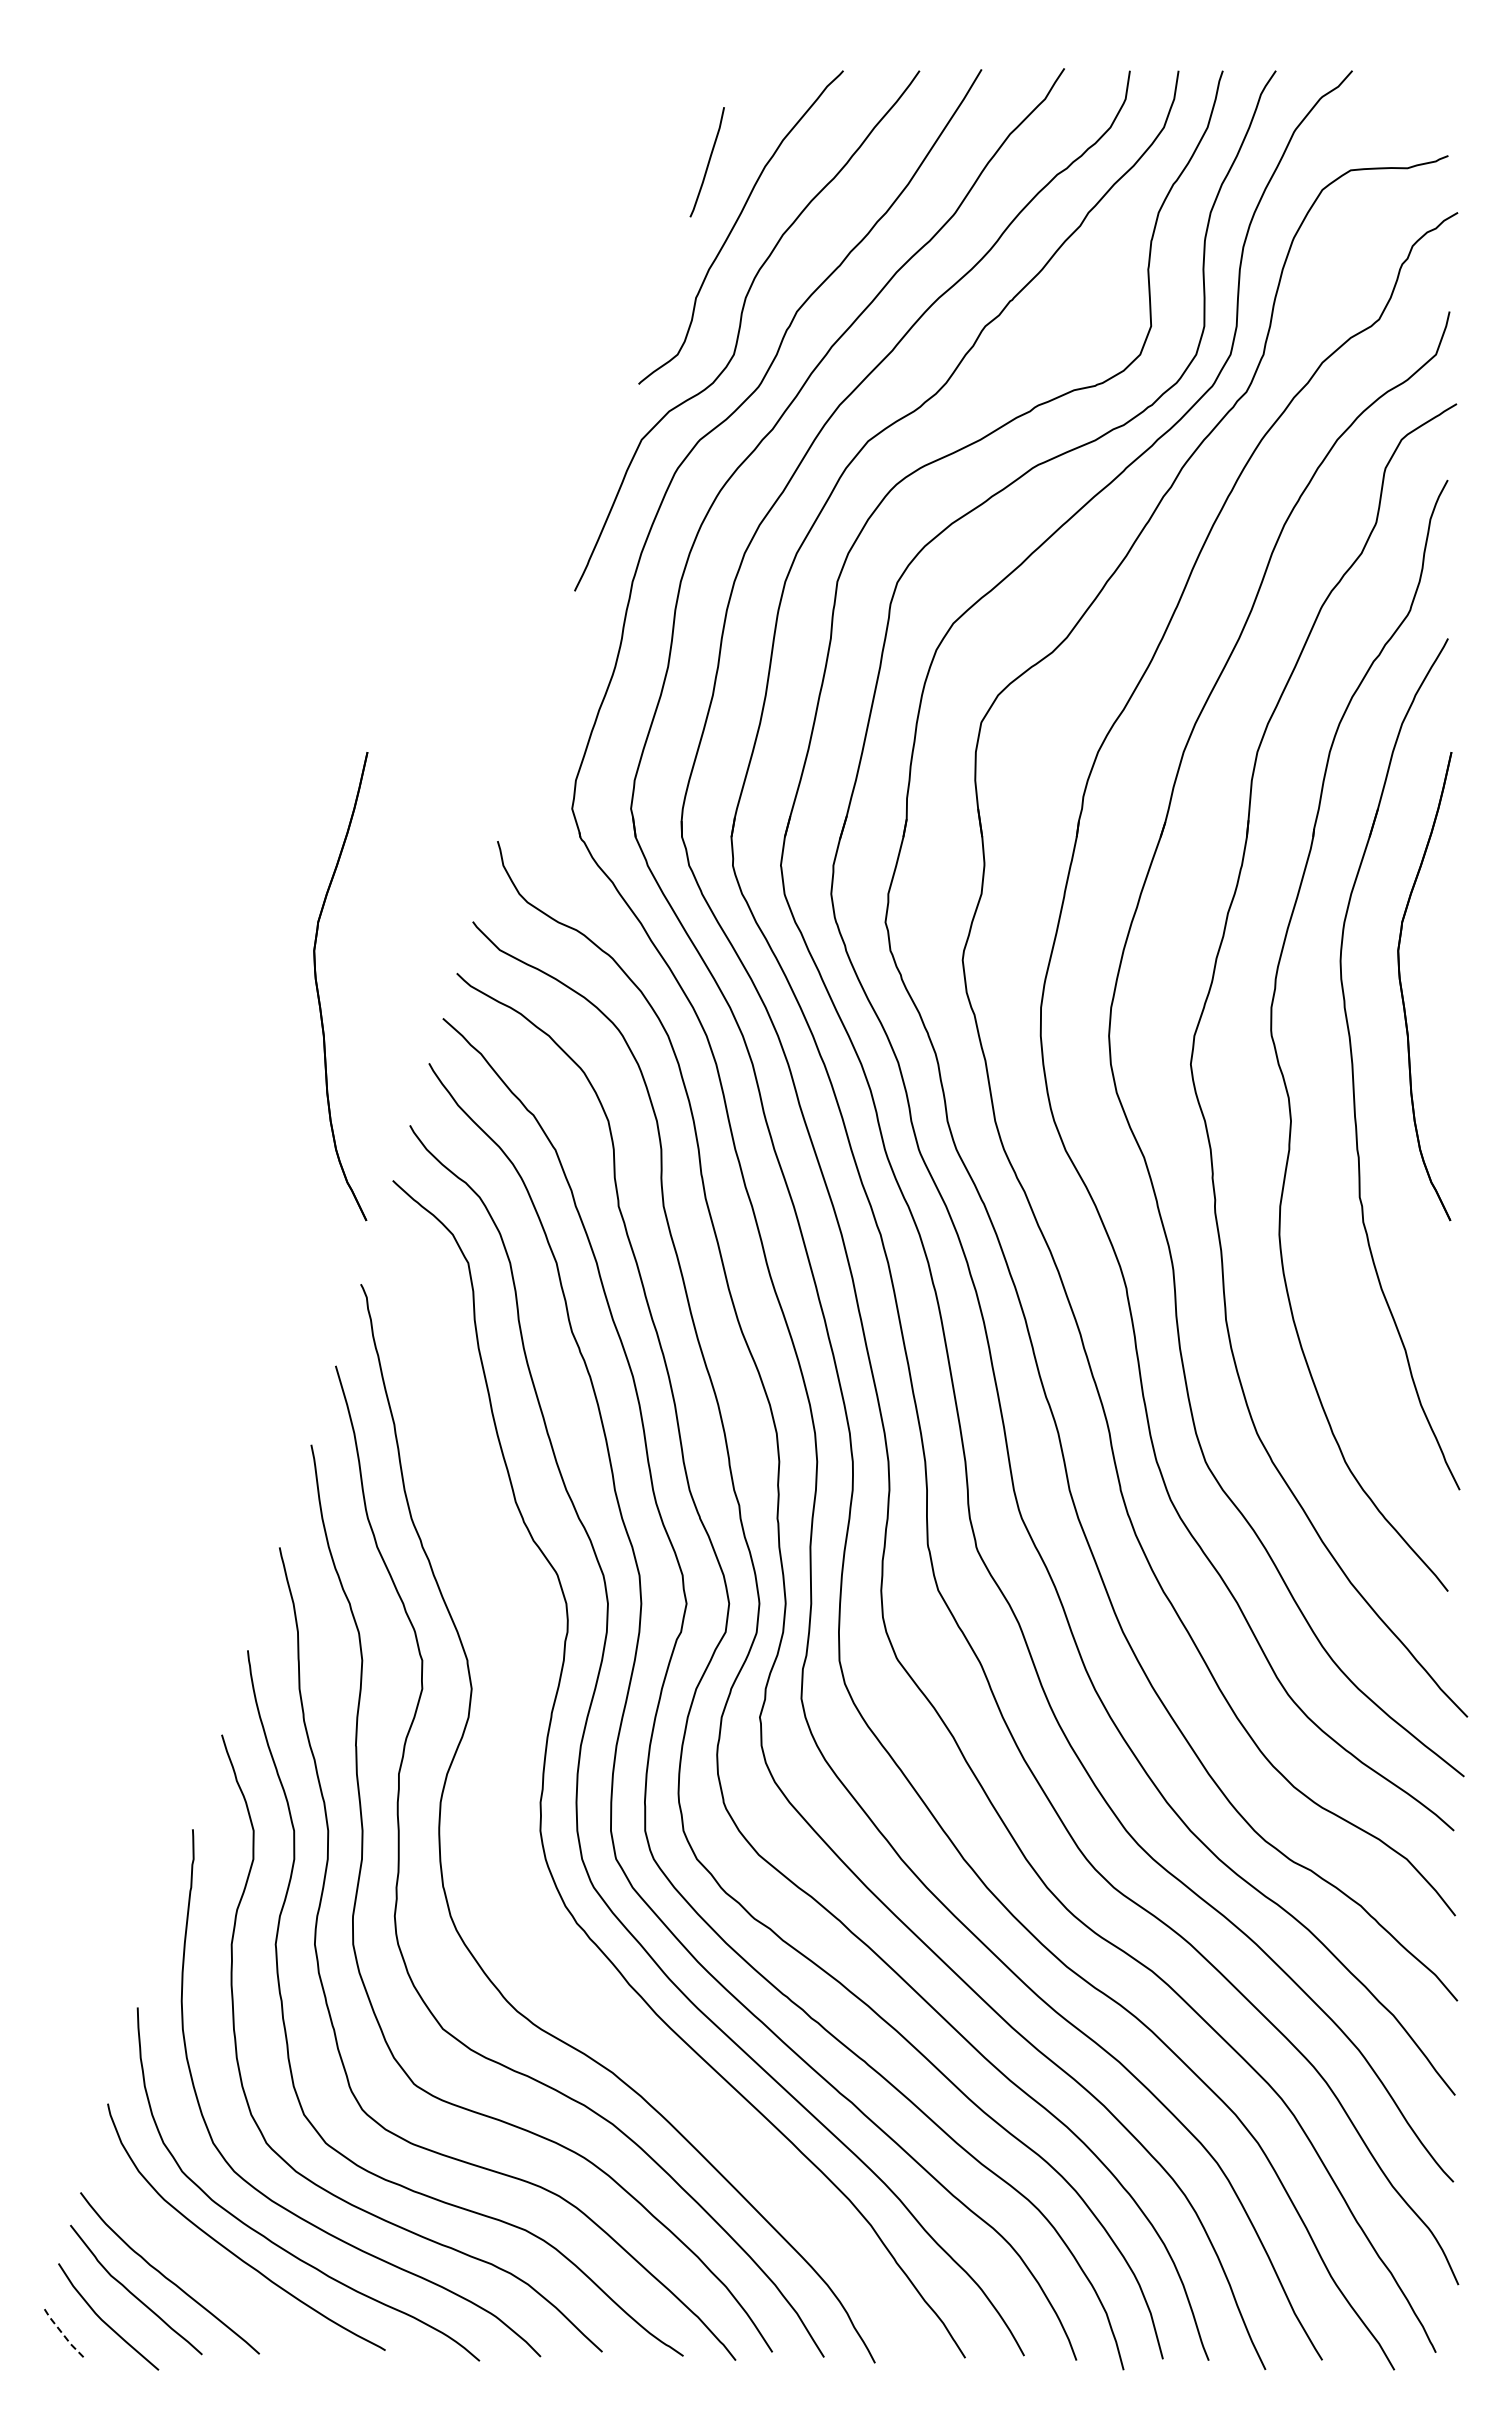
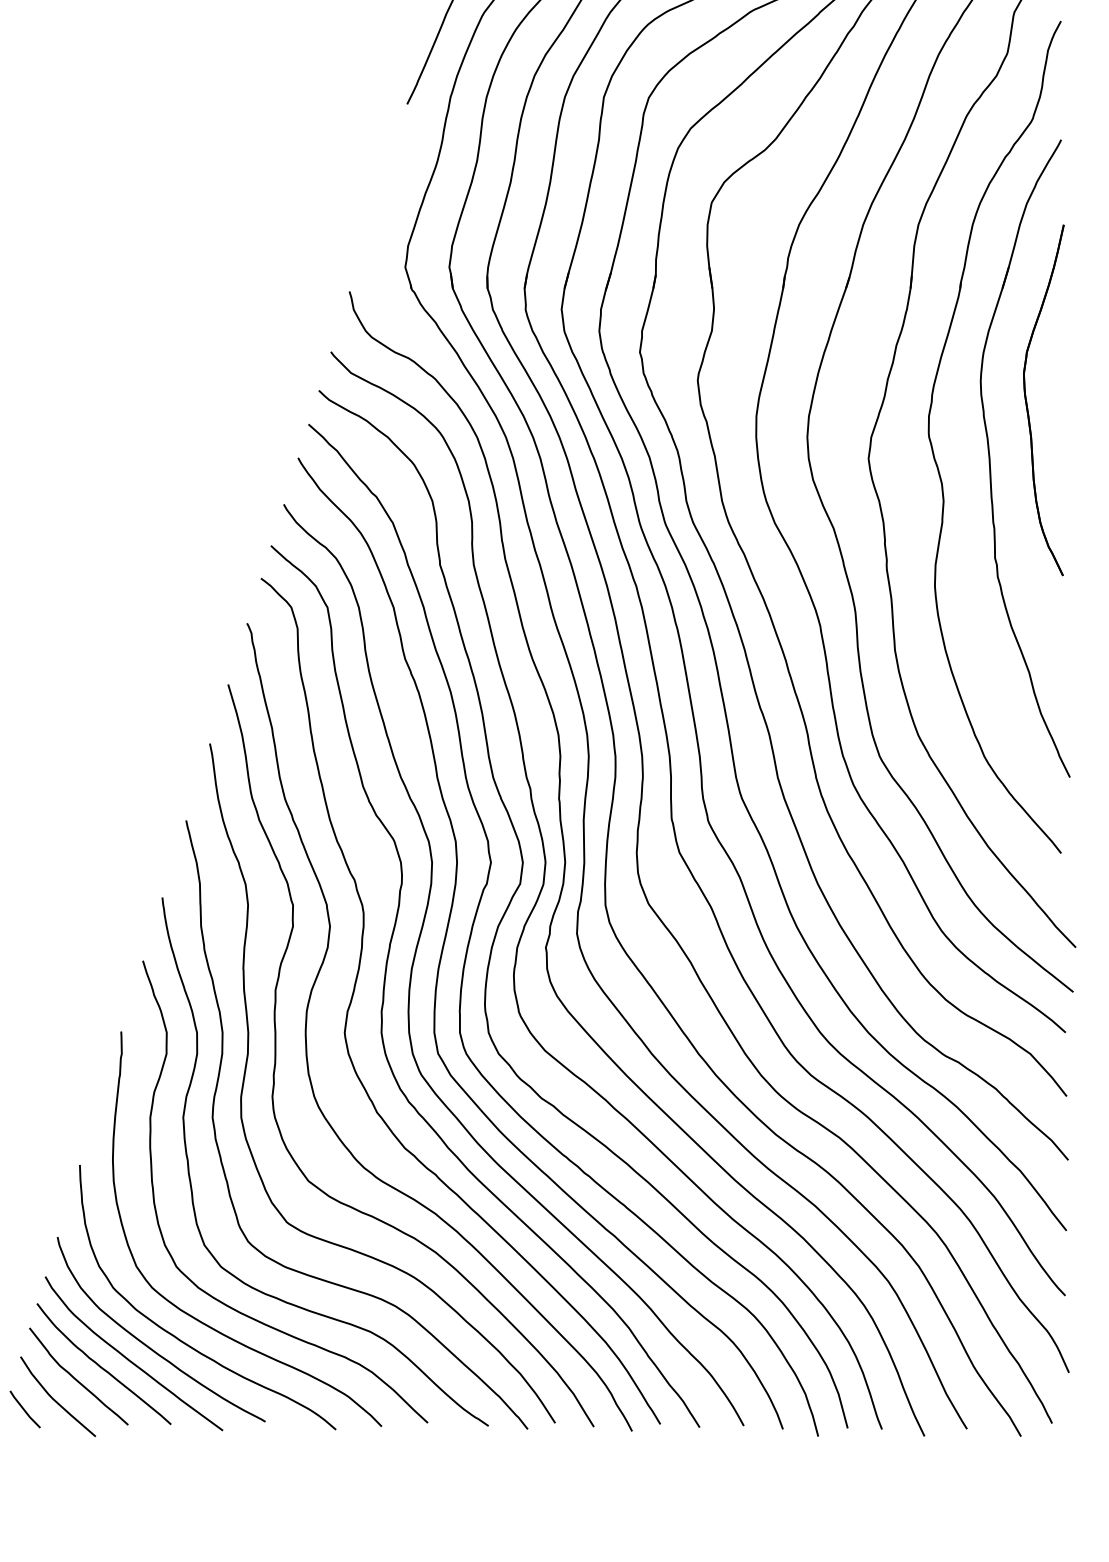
part: (318, 988) -> (215, 401), removed
curve: (508, 1758) -> (357, 978), added
curve: (205, 2268) -> (130, 1360), added
line: (63, 2335) -> (24, 1410), dashed -> solid

